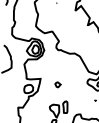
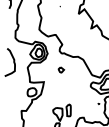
part: (58, 84) -> (61, 69), moved

